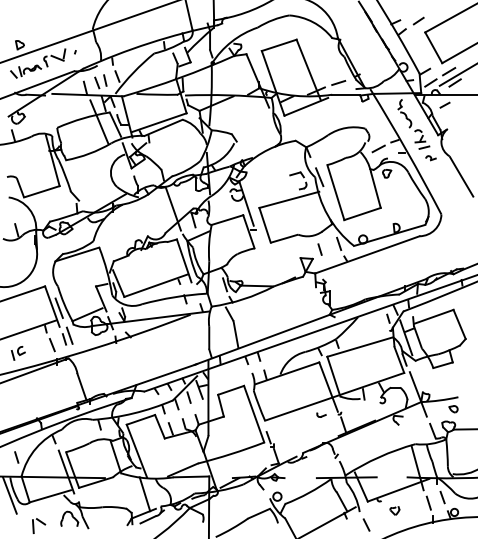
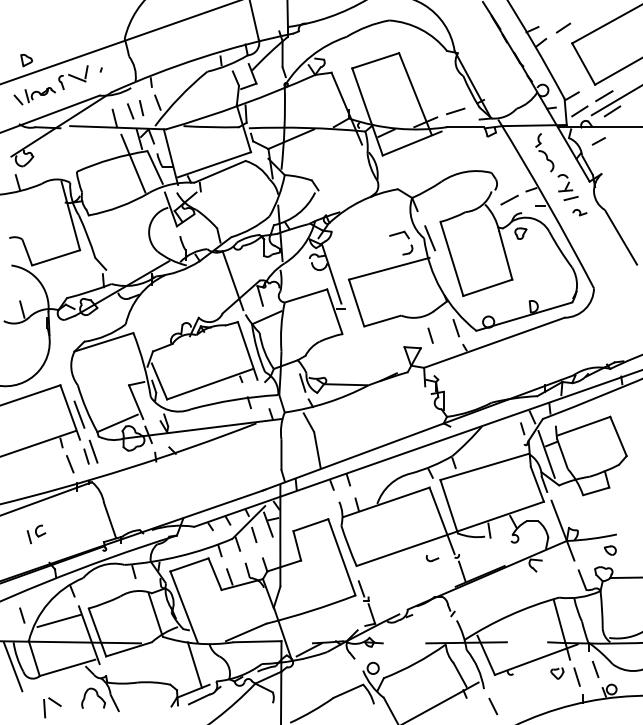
part: (18, 353) -> (36, 534), moved
line: (43, 461) -> (58, 621), added
part: (394, 510) -> (557, 673), moved

